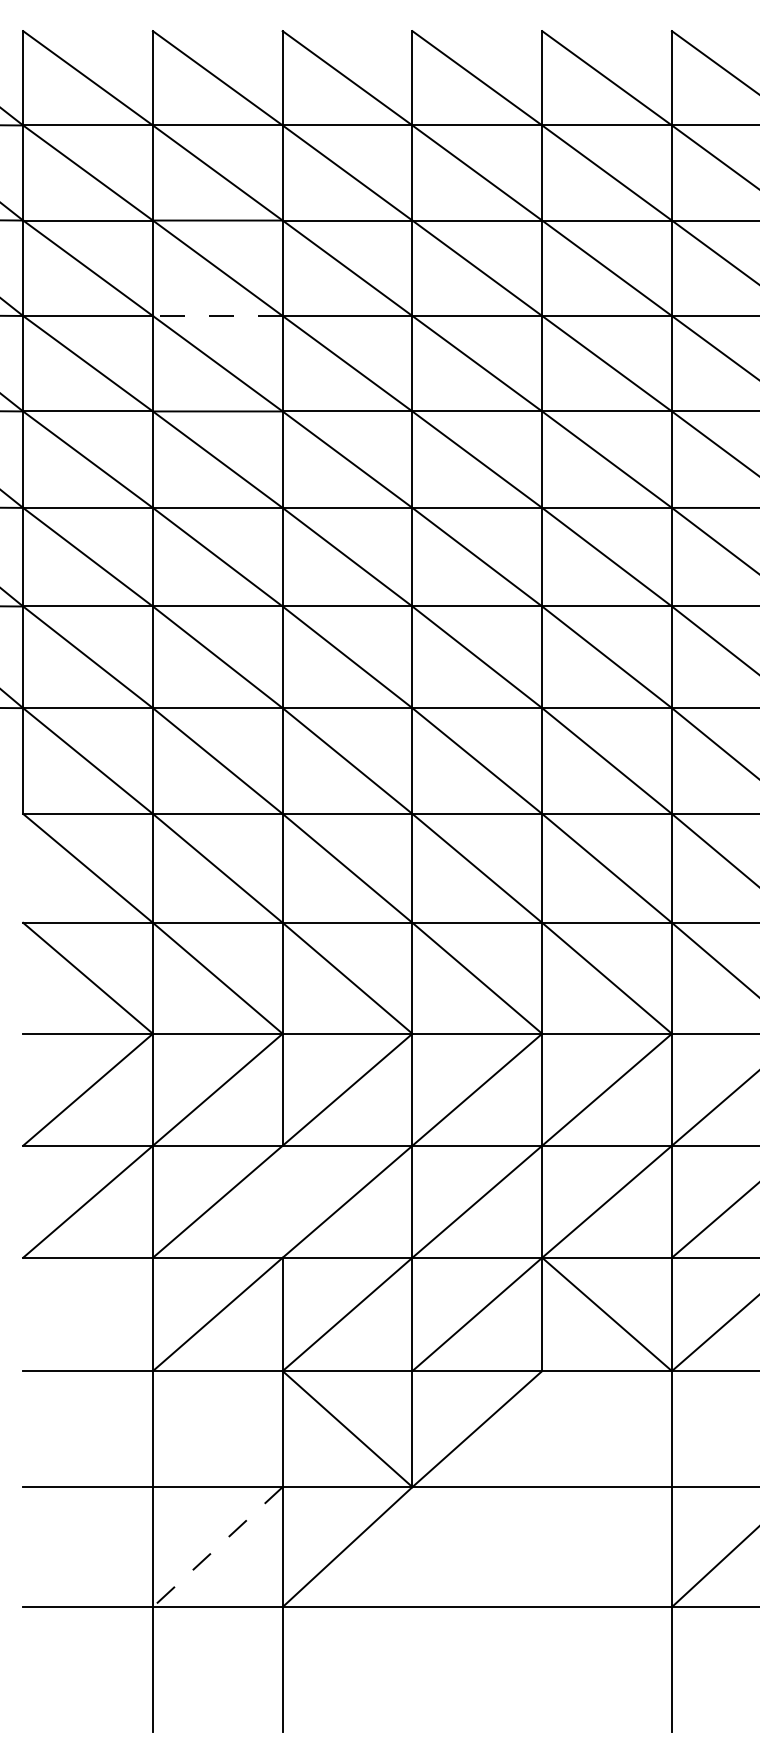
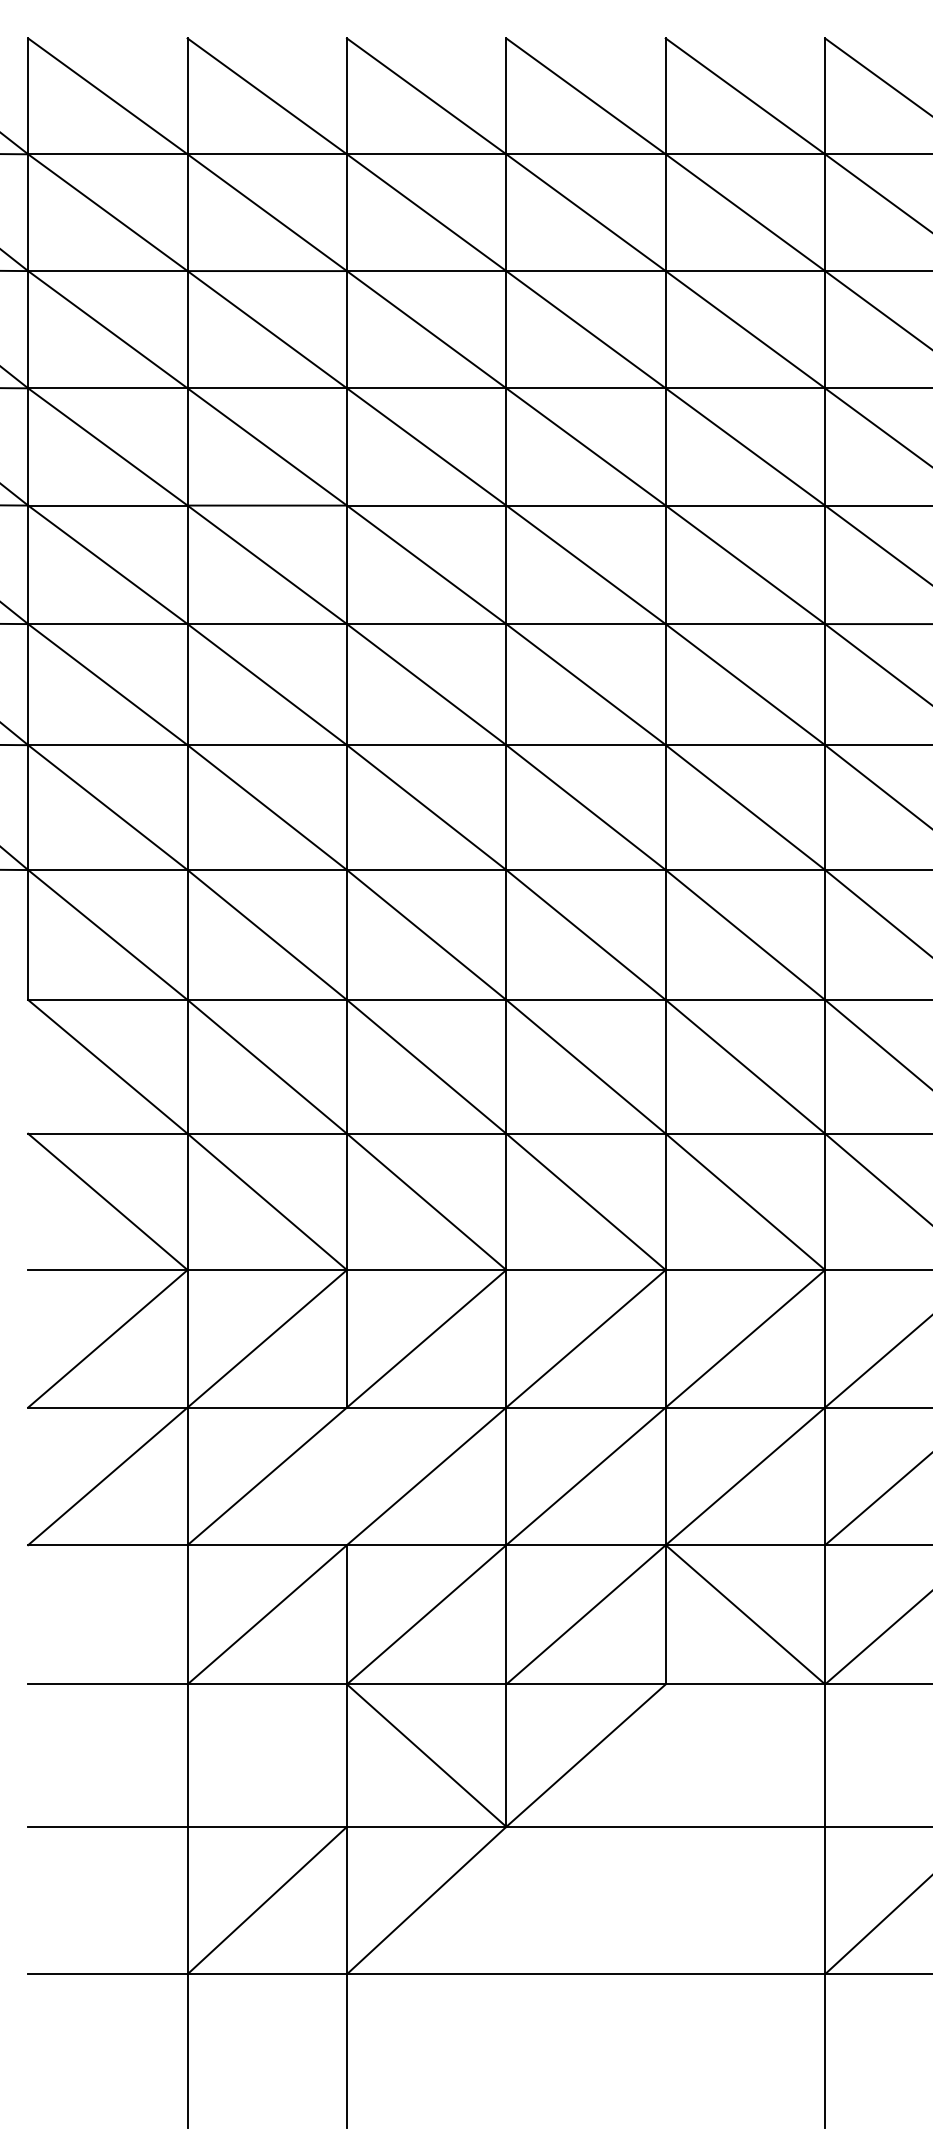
line: (217, 316) -> (267, 388), dashed -> solid
line: (217, 1547) -> (267, 1900), dashed -> solid

